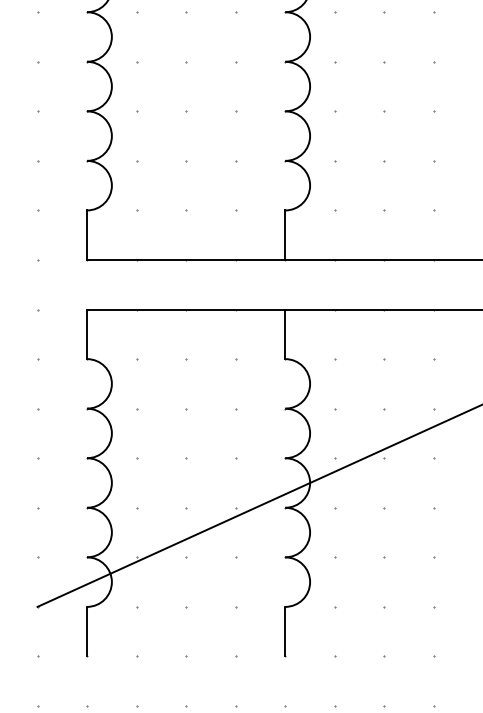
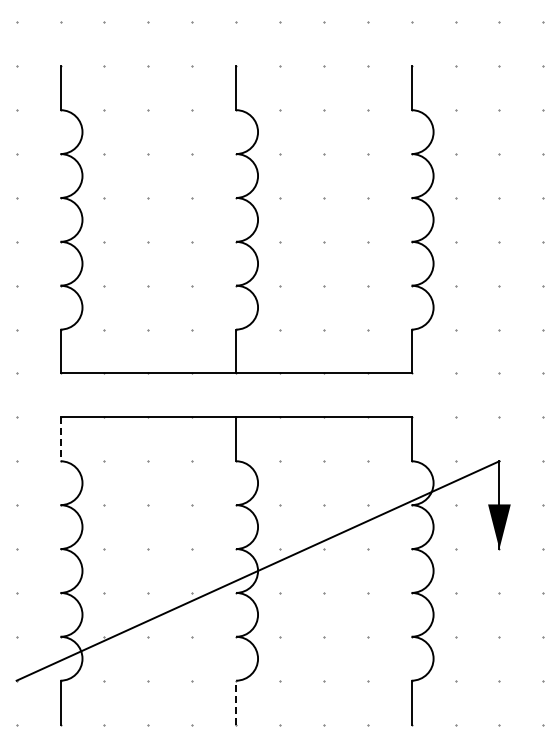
line: (87, 334) -> (60, 439), solid -> dashed
line: (285, 631) -> (236, 702), solid -> dashed

